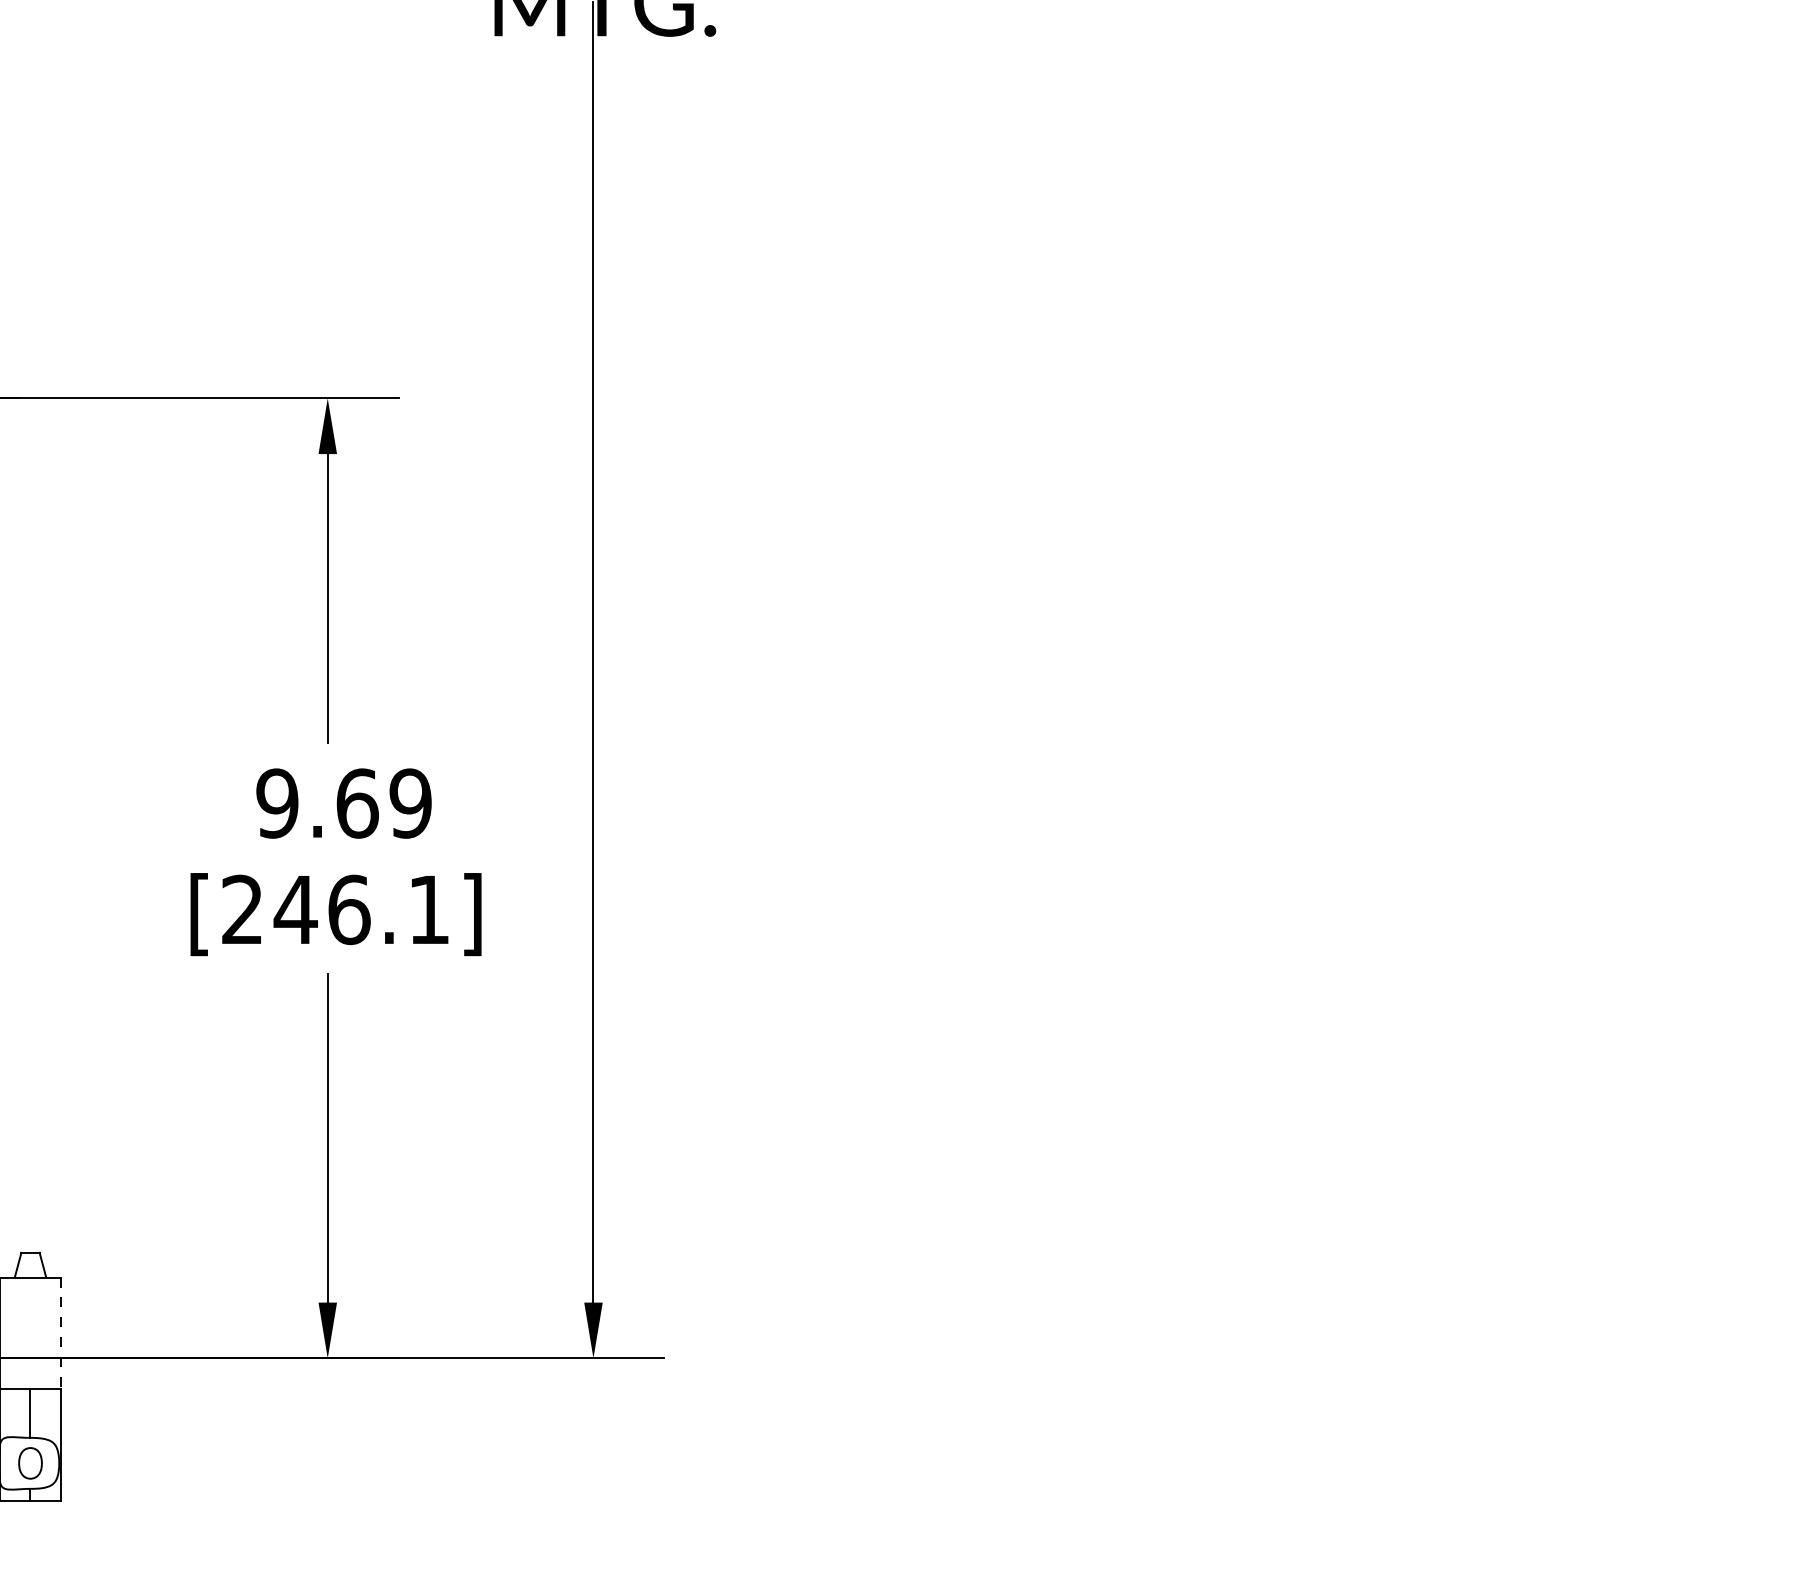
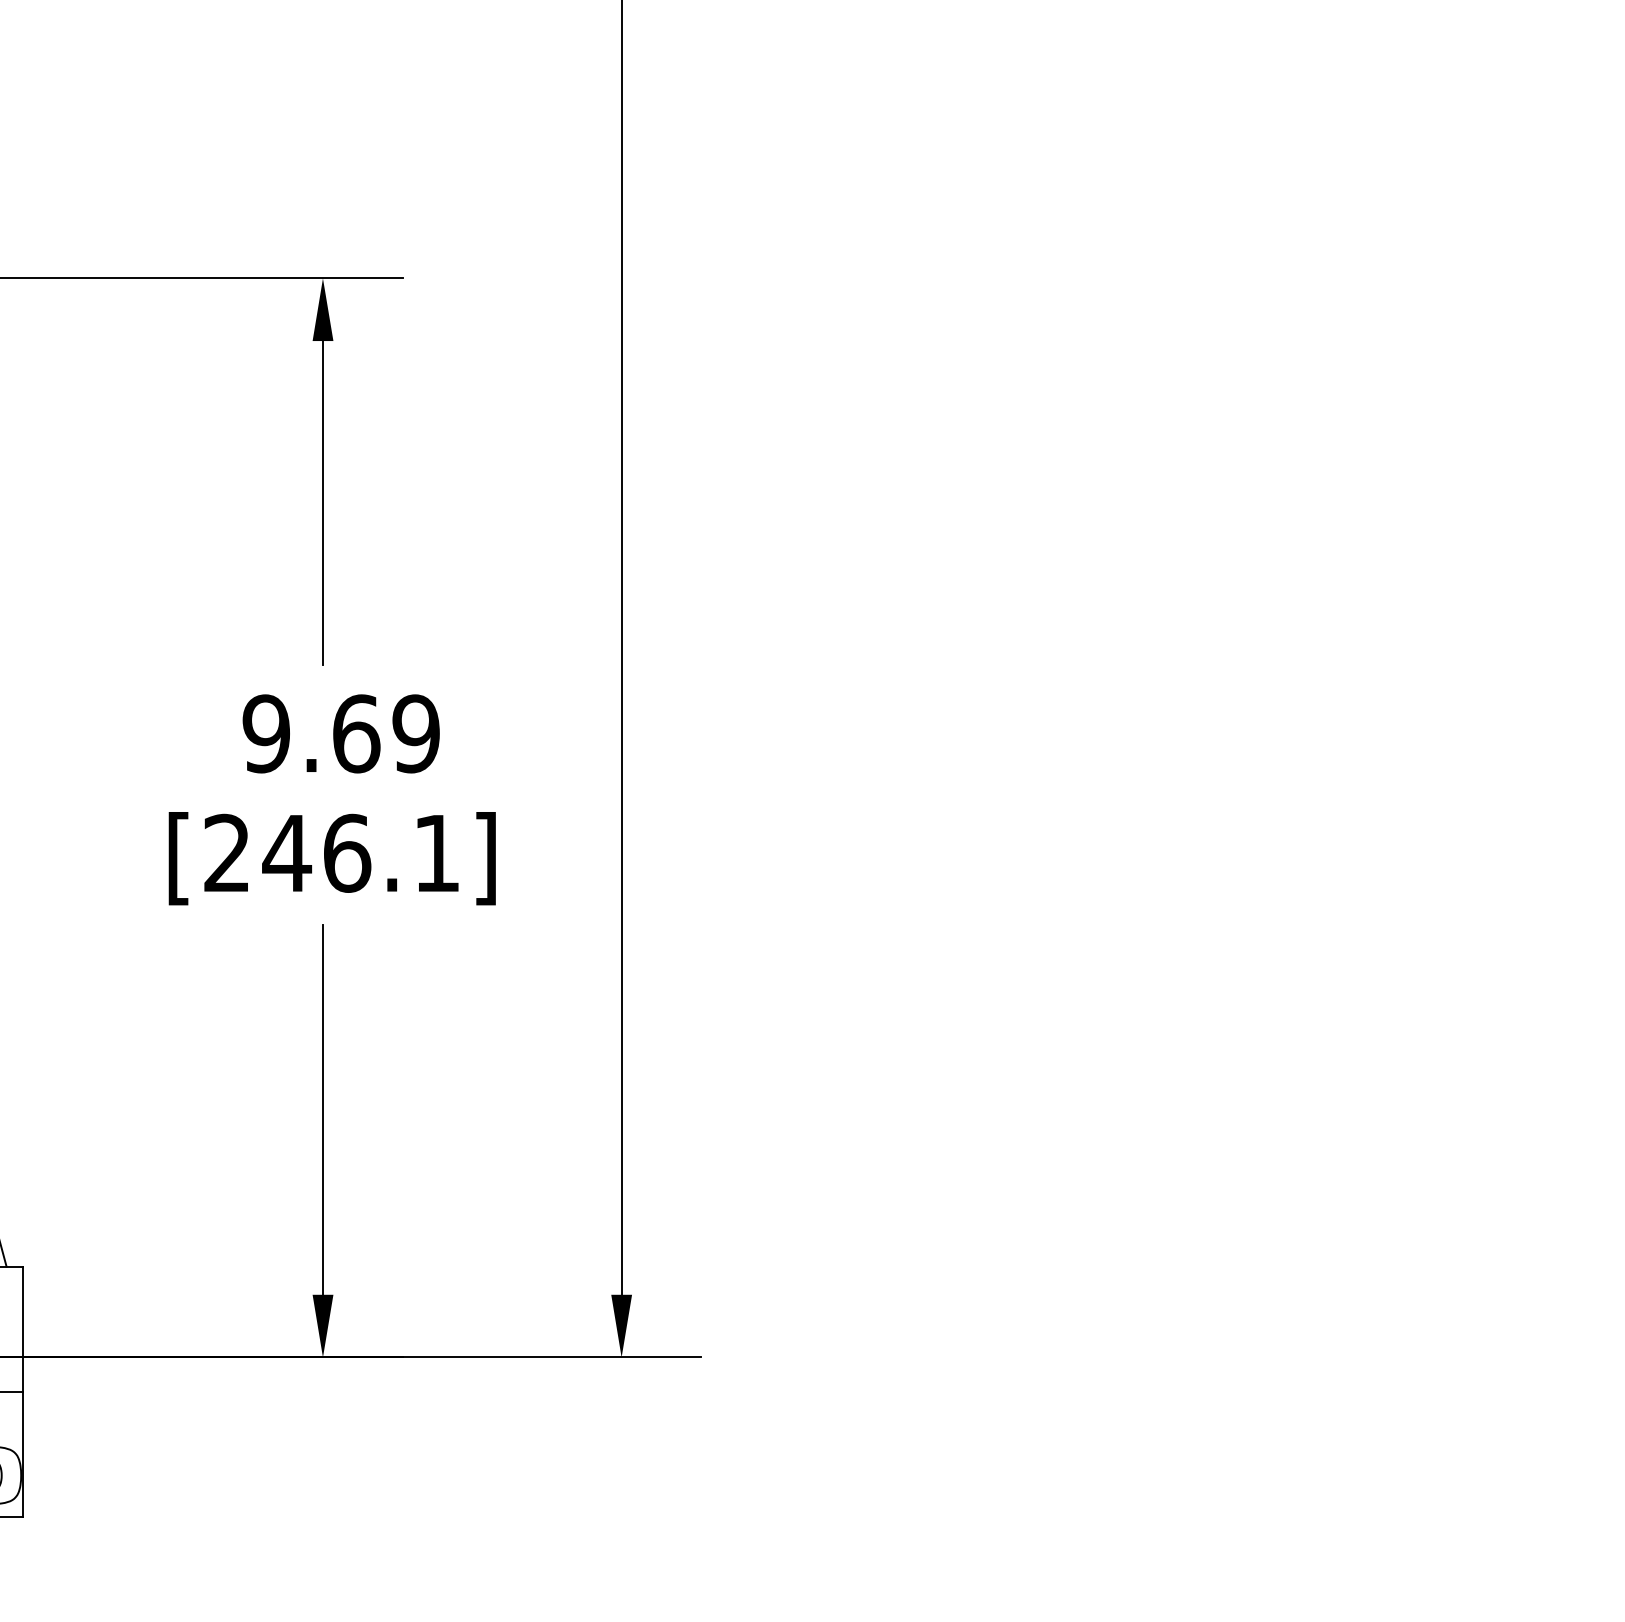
line: (61, 1333) -> (23, 1329), dashed -> solid

